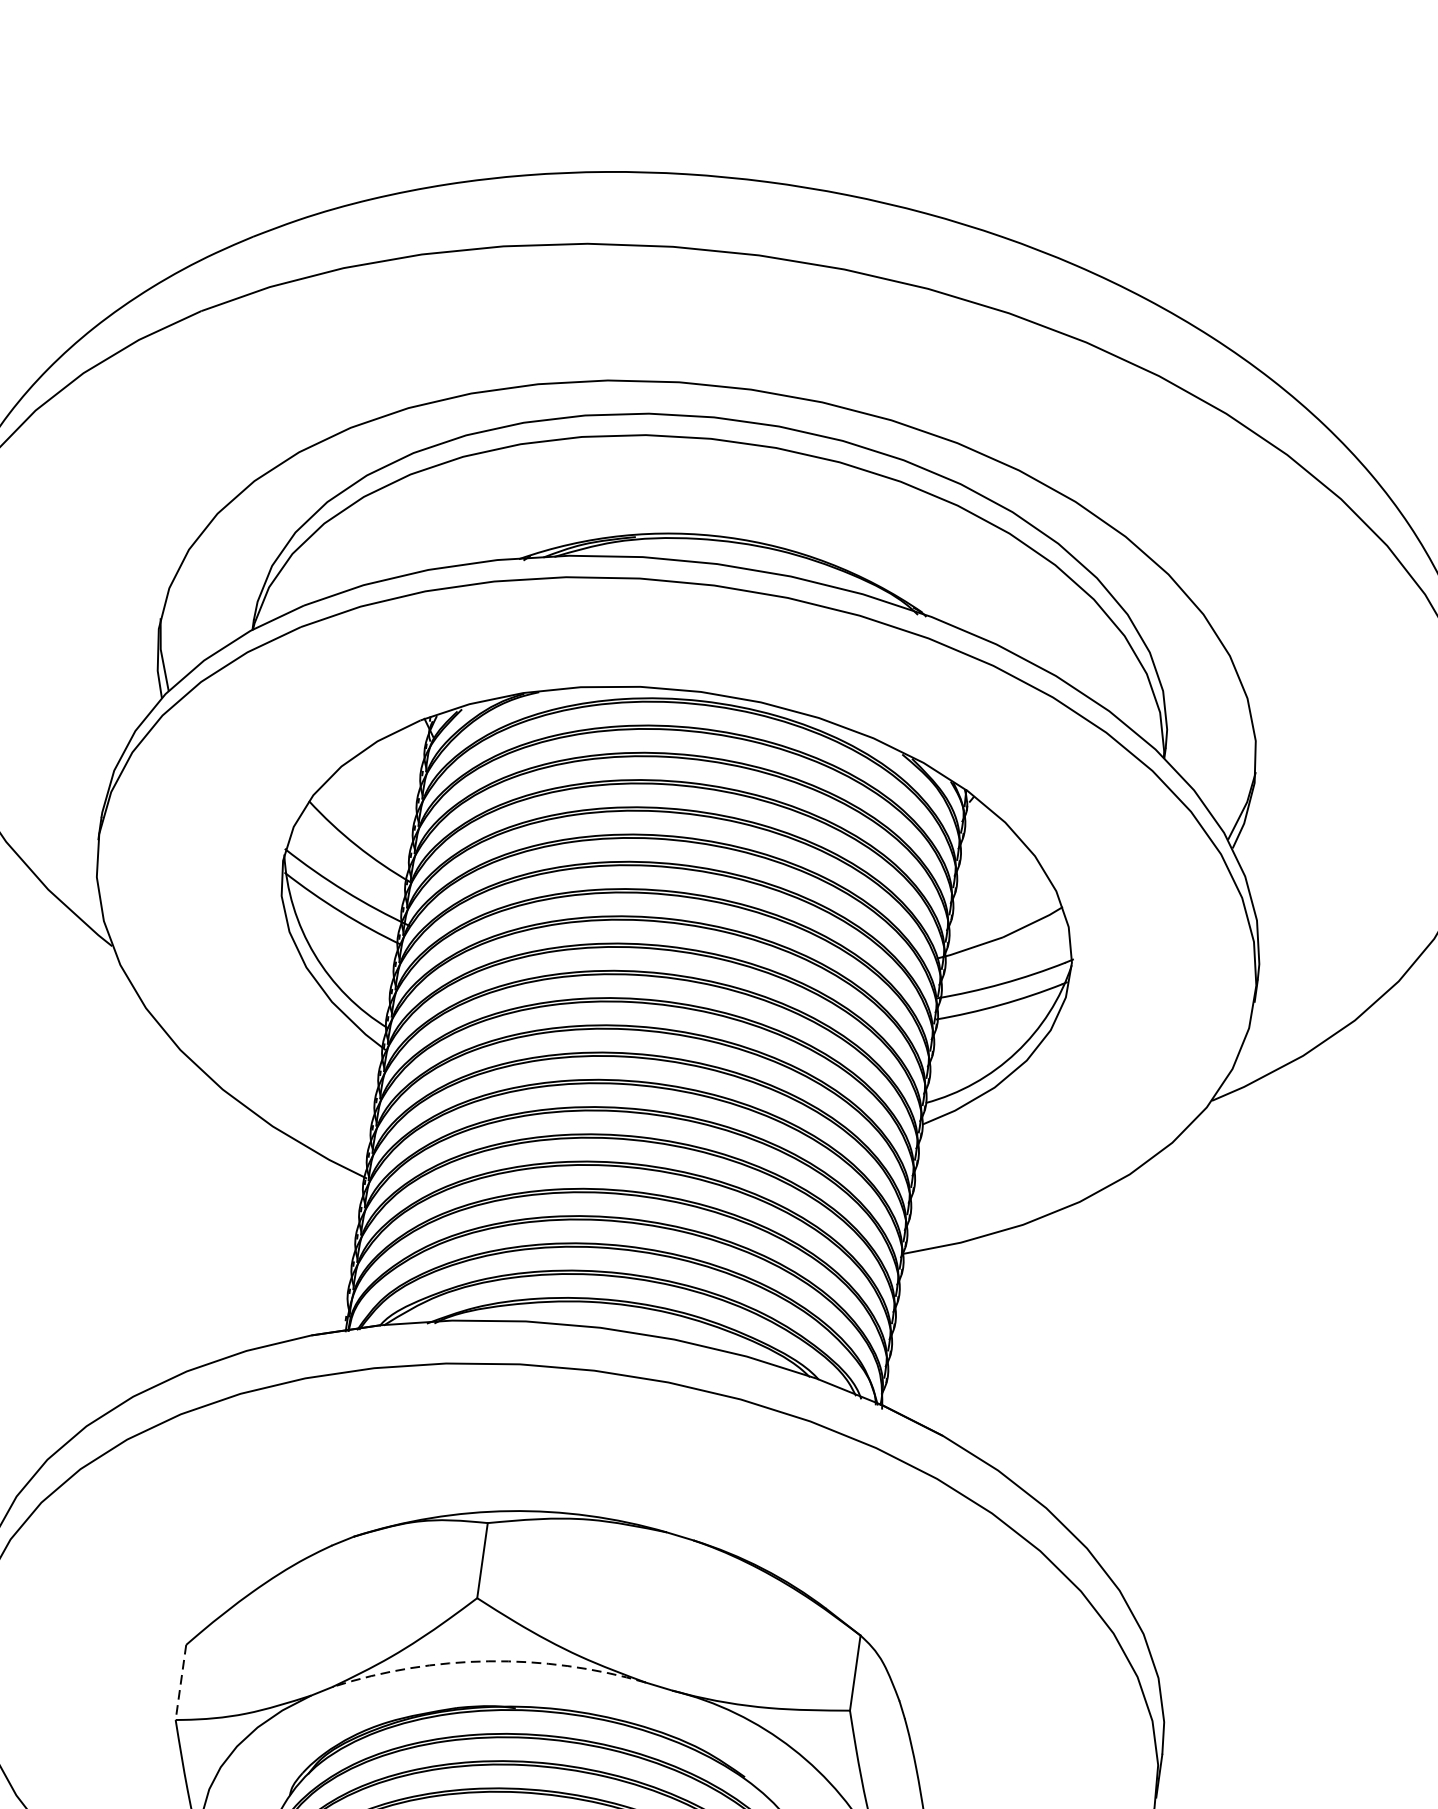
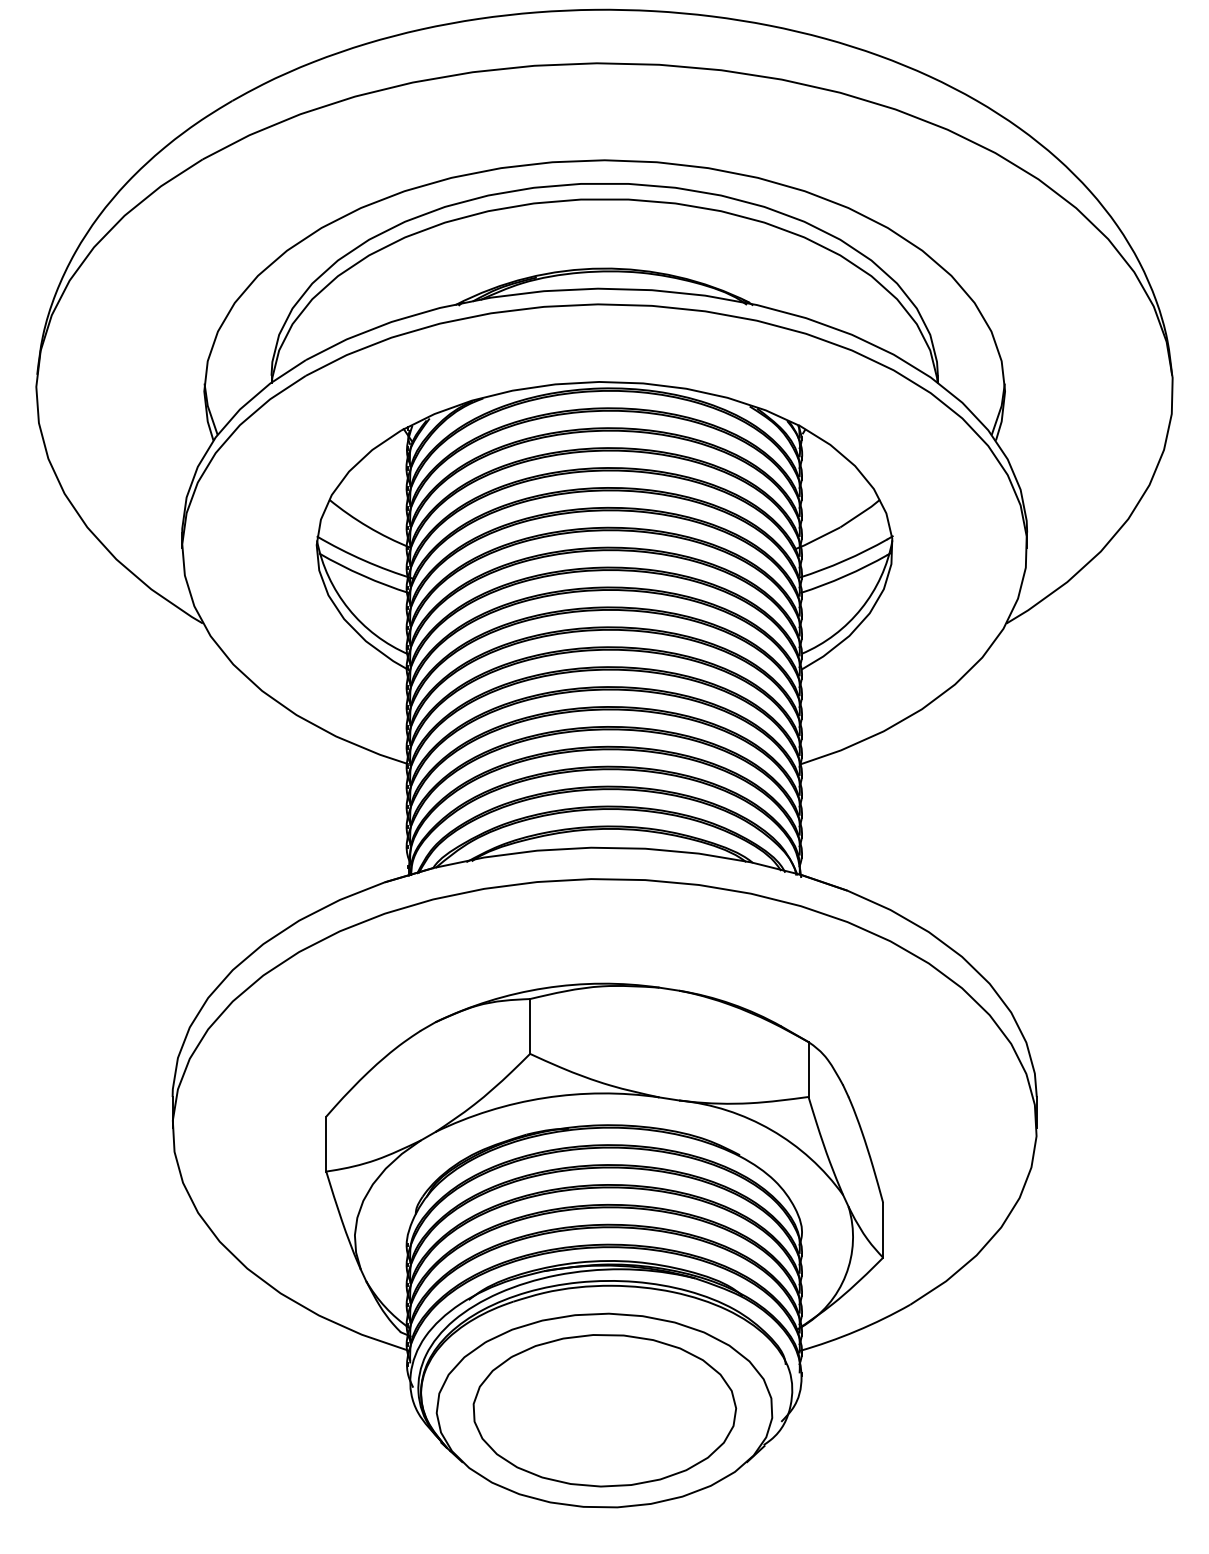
arc: (488, 1660) -> (544, 1097), dashed -> solid
line: (181, 1682) -> (326, 1144), dashed -> solid

